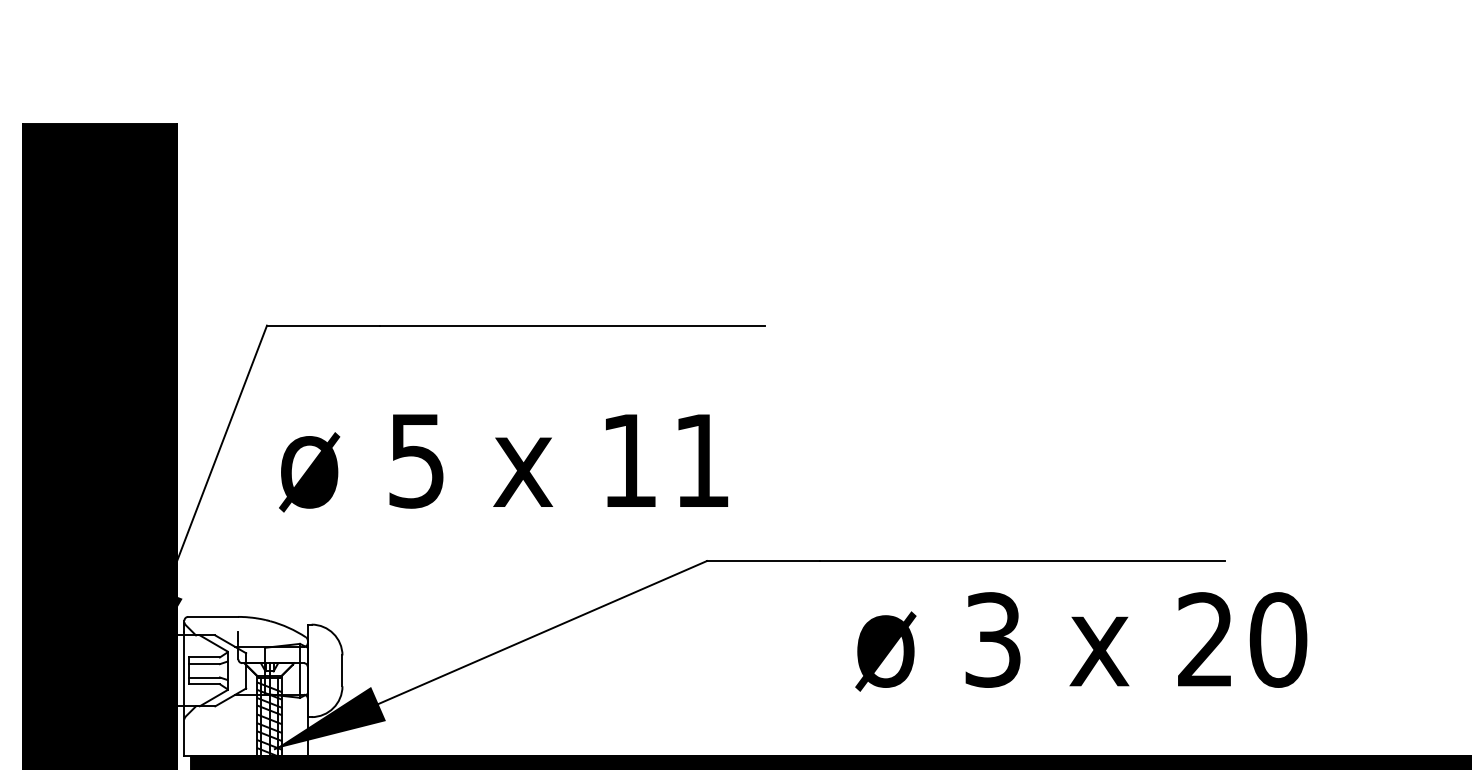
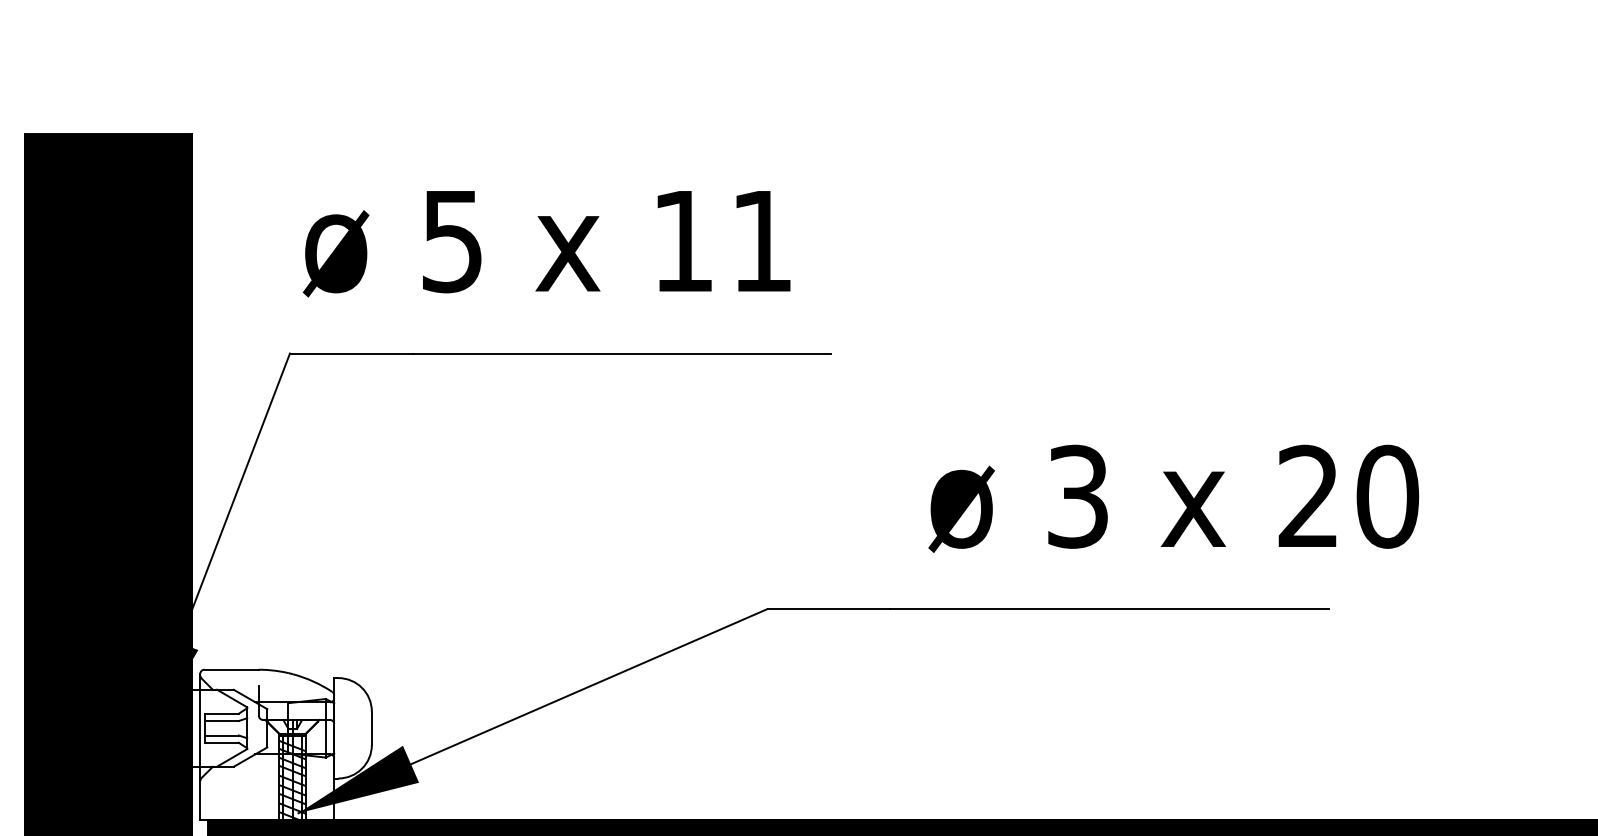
text: (503, 463) -> (546, 244), moved
text: (1081, 641) -> (1173, 498), moved

